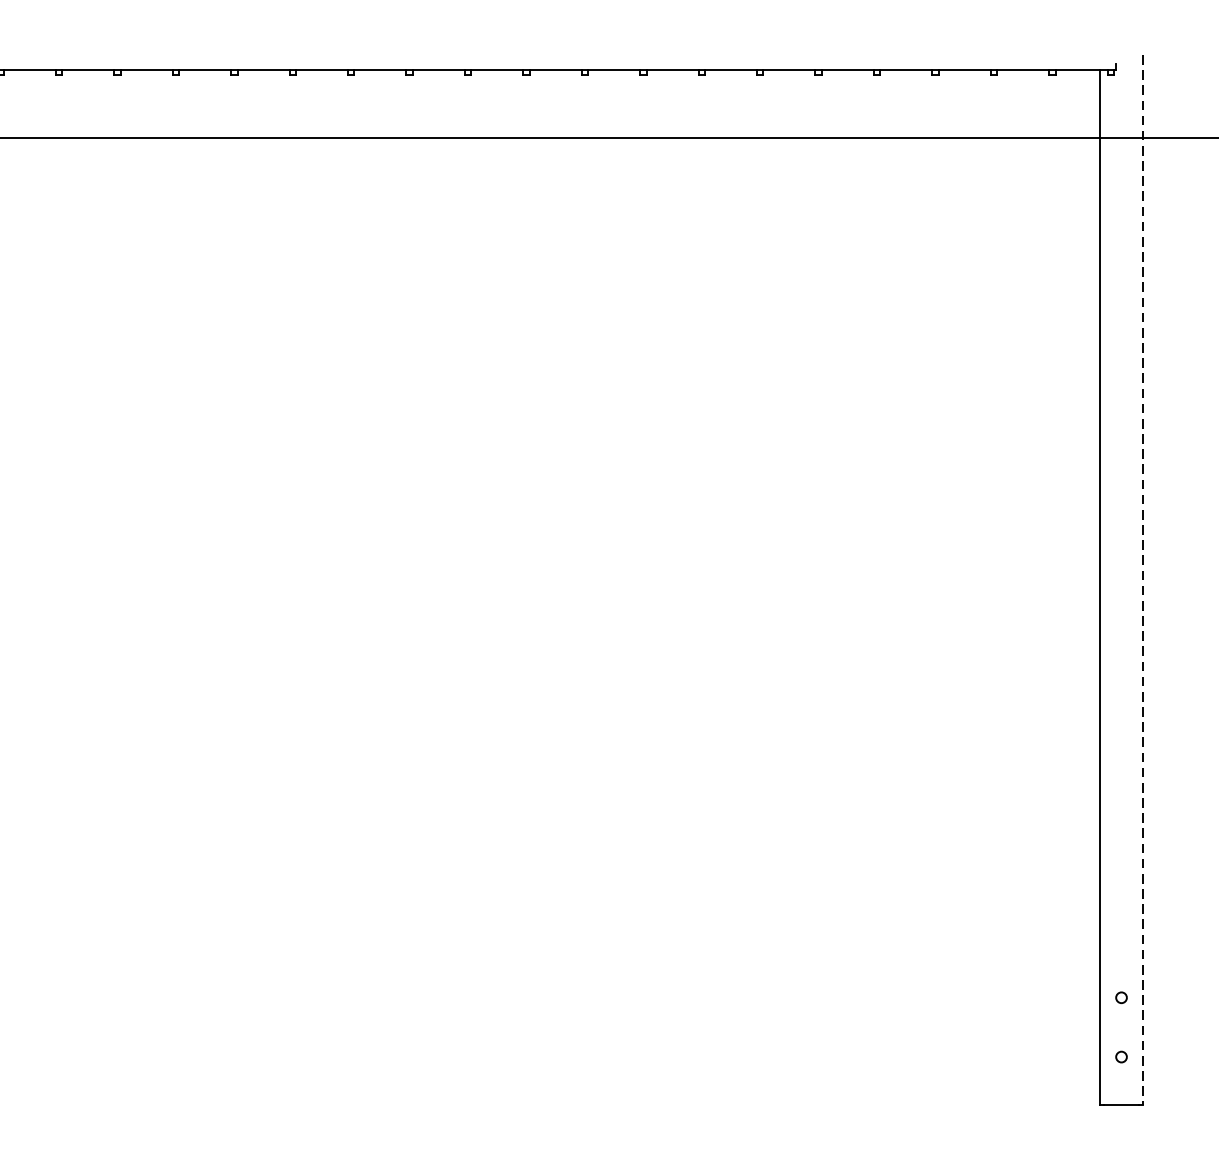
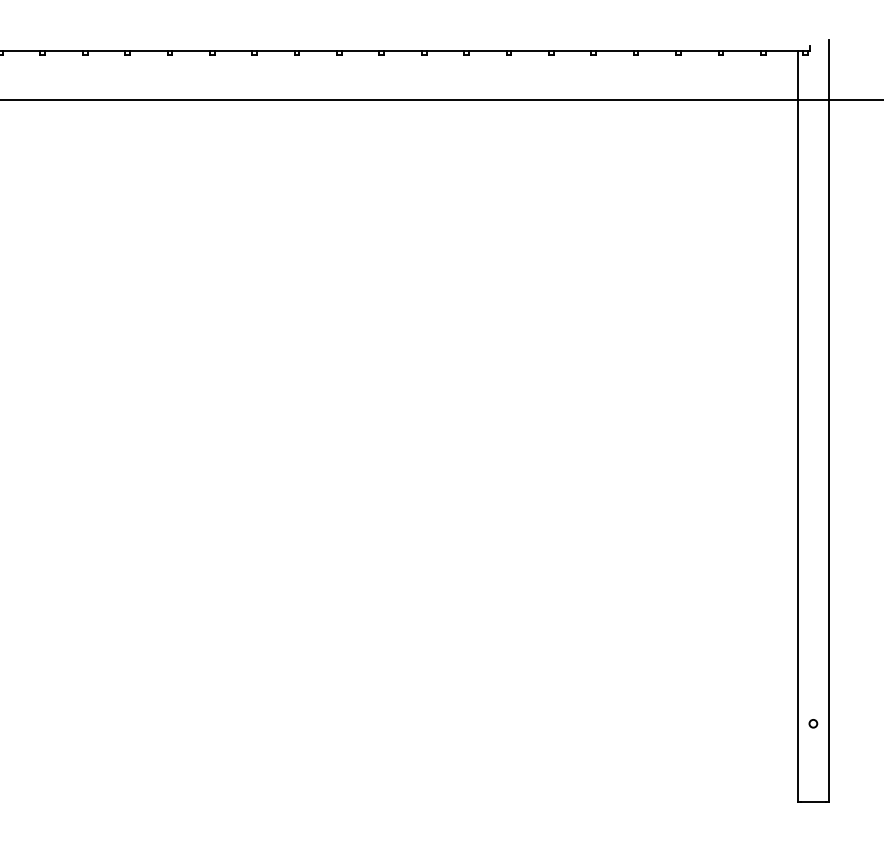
line: (1142, 579) -> (828, 420), dashed -> solid
circle: (1121, 1056) -> (813, 766), removed

